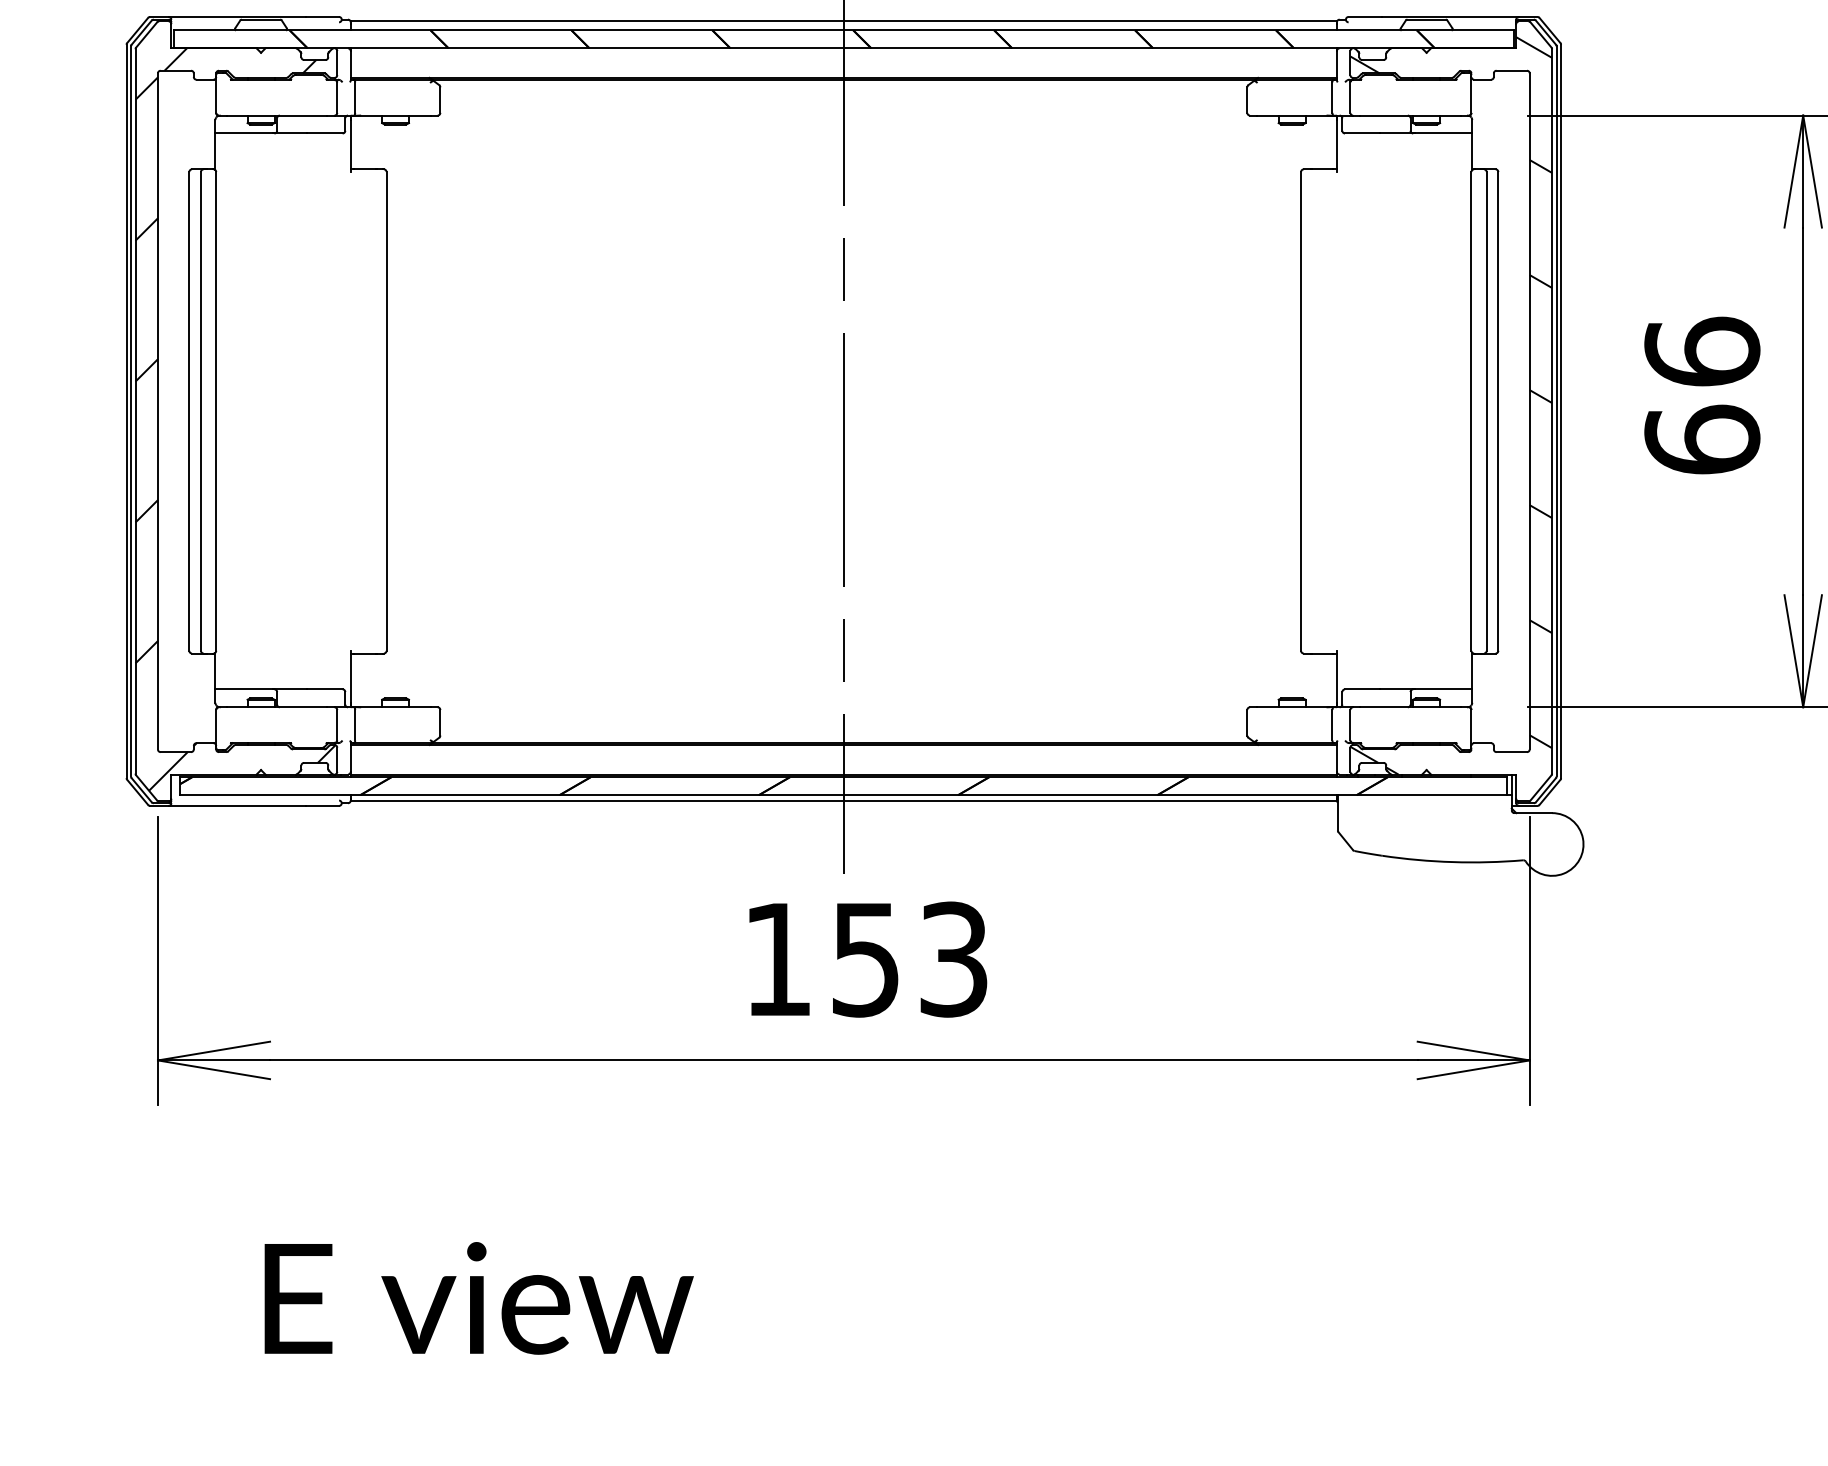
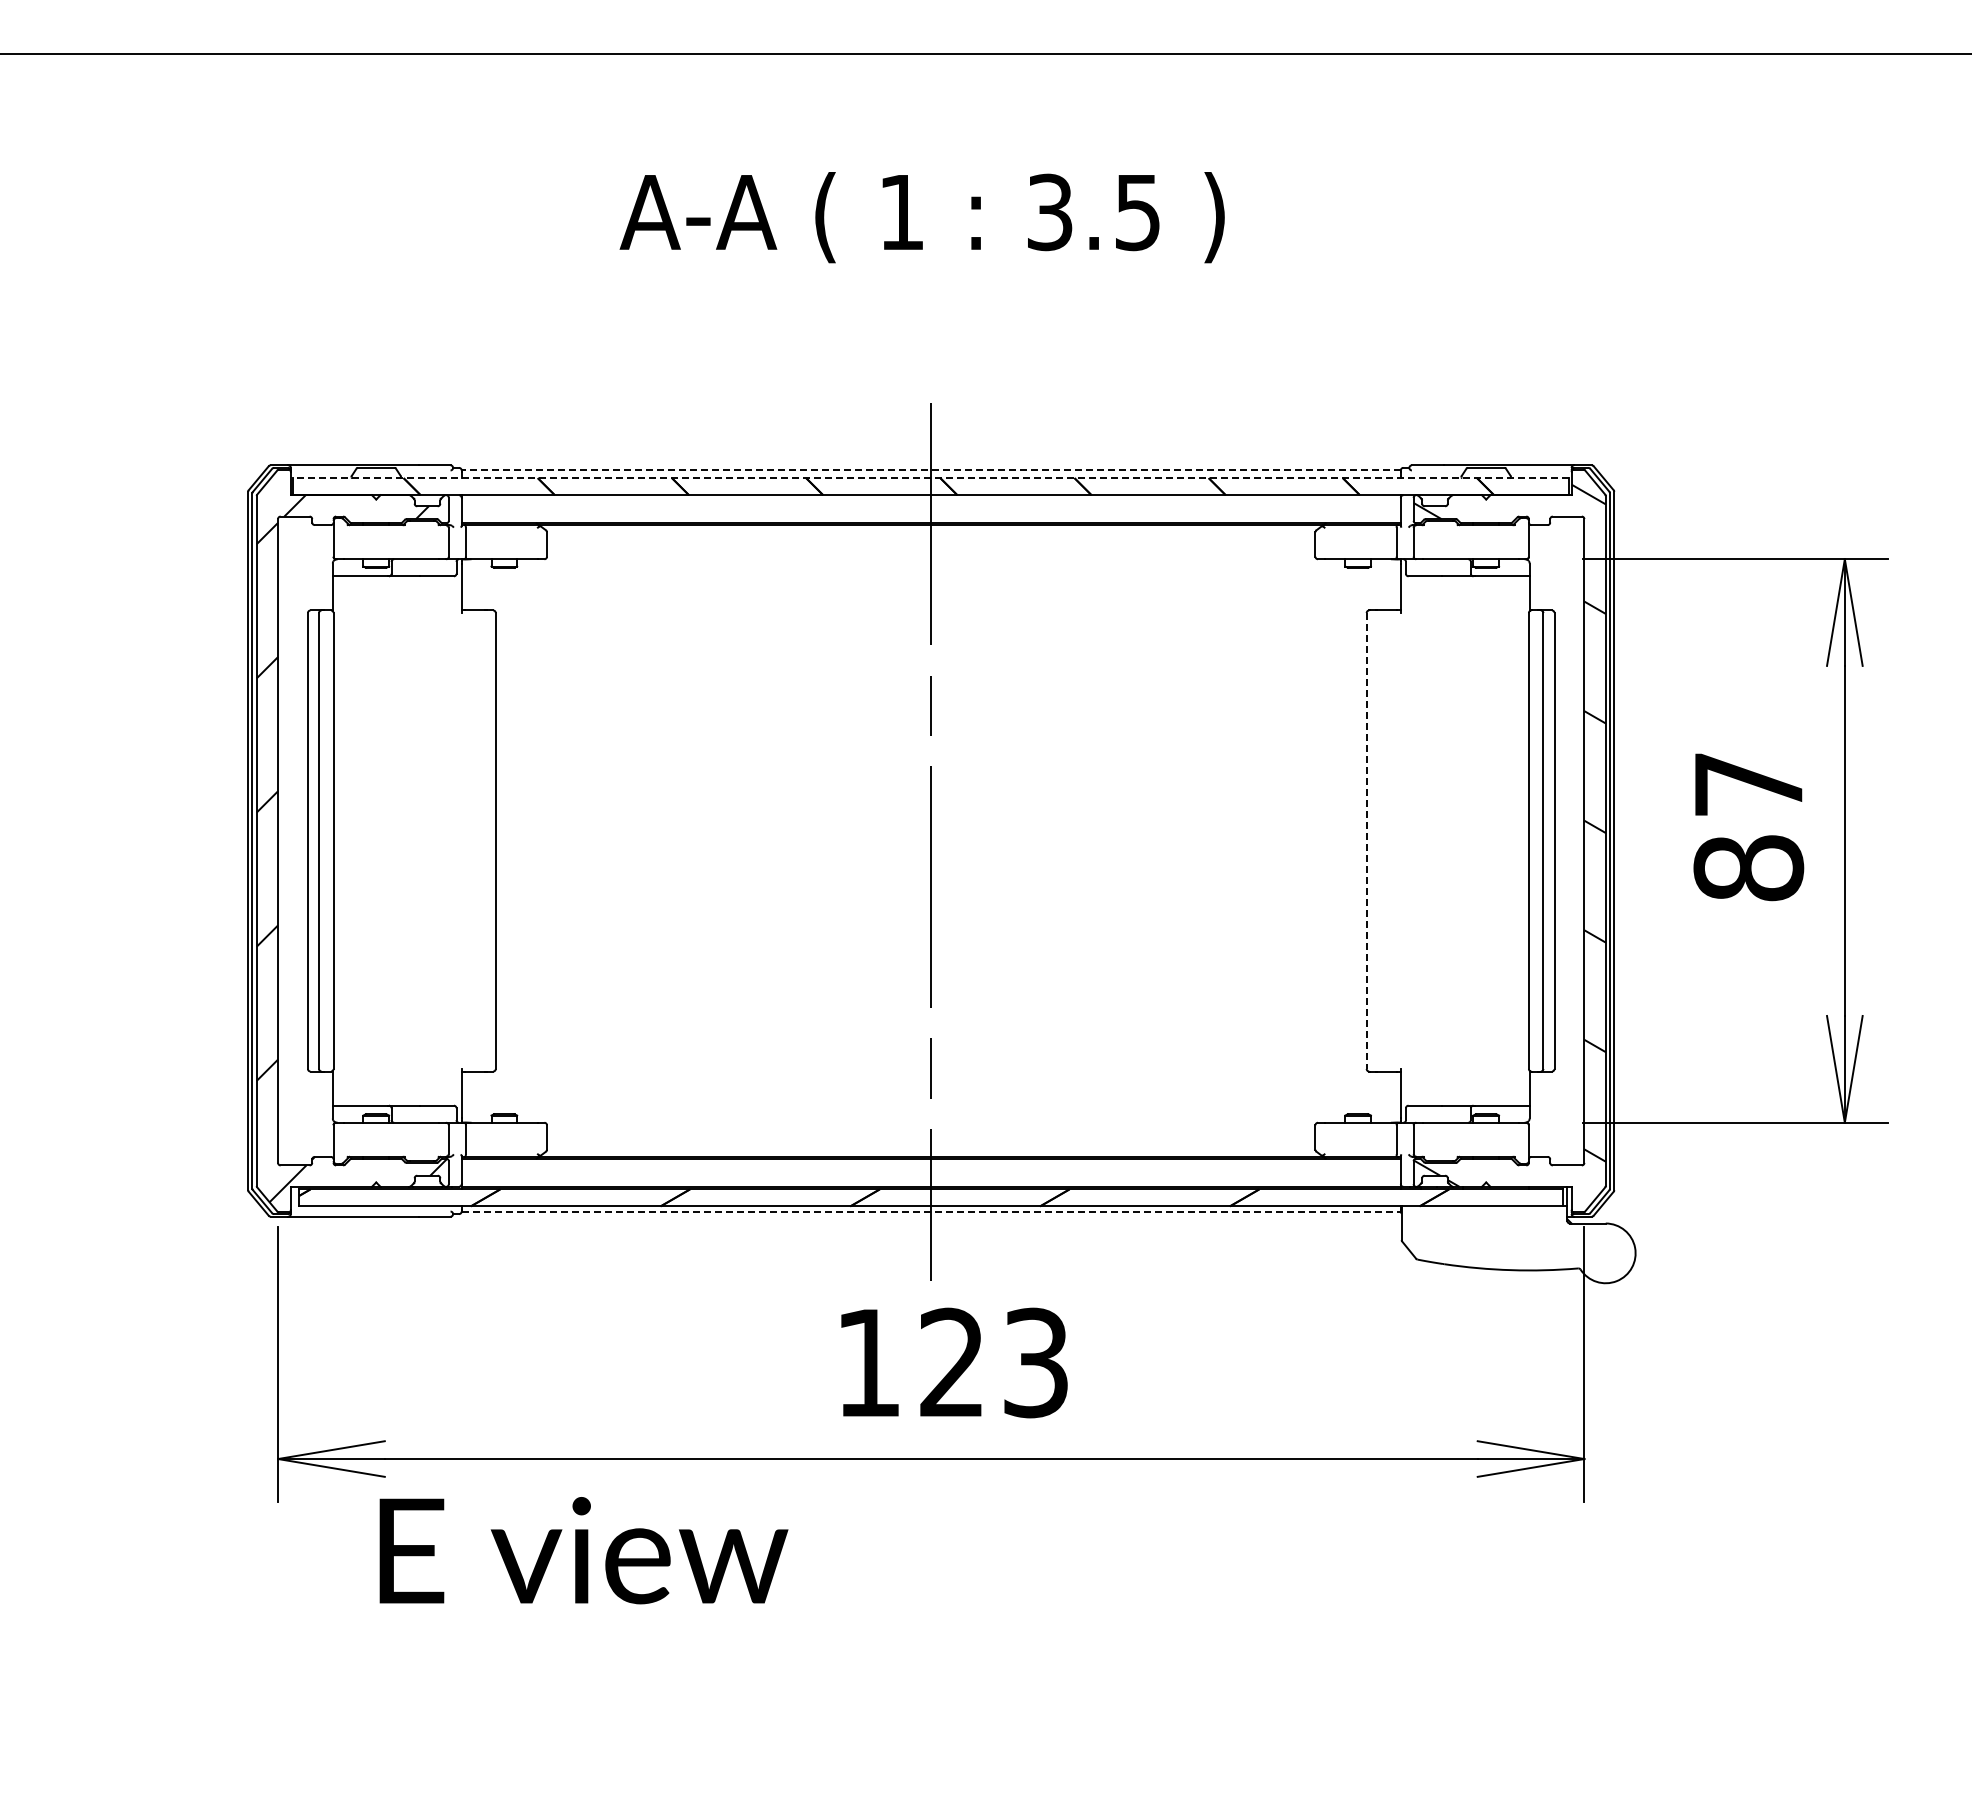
line: (844, 21) -> (931, 469), solid -> dashed
line: (844, 30) -> (931, 478), solid -> dashed
text: (1702, 395) -> (1748, 825), 66 -> 87
line: (1300, 411) -> (1366, 841), solid -> dashed
line: (844, 801) -> (931, 1212), solid -> dashed
text: (865, 959) -> (951, 1362), 153 -> 123
text: (478, 1298) -> (583, 1550), moved

